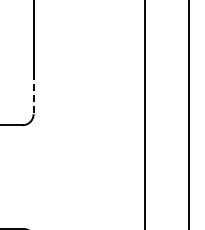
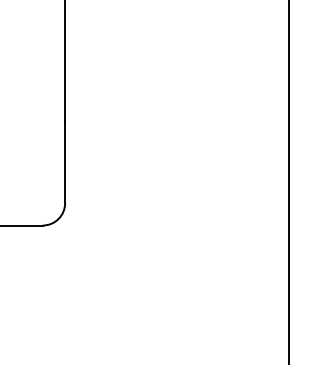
line: (33, 94) -> (64, 163), dashed -> solid

